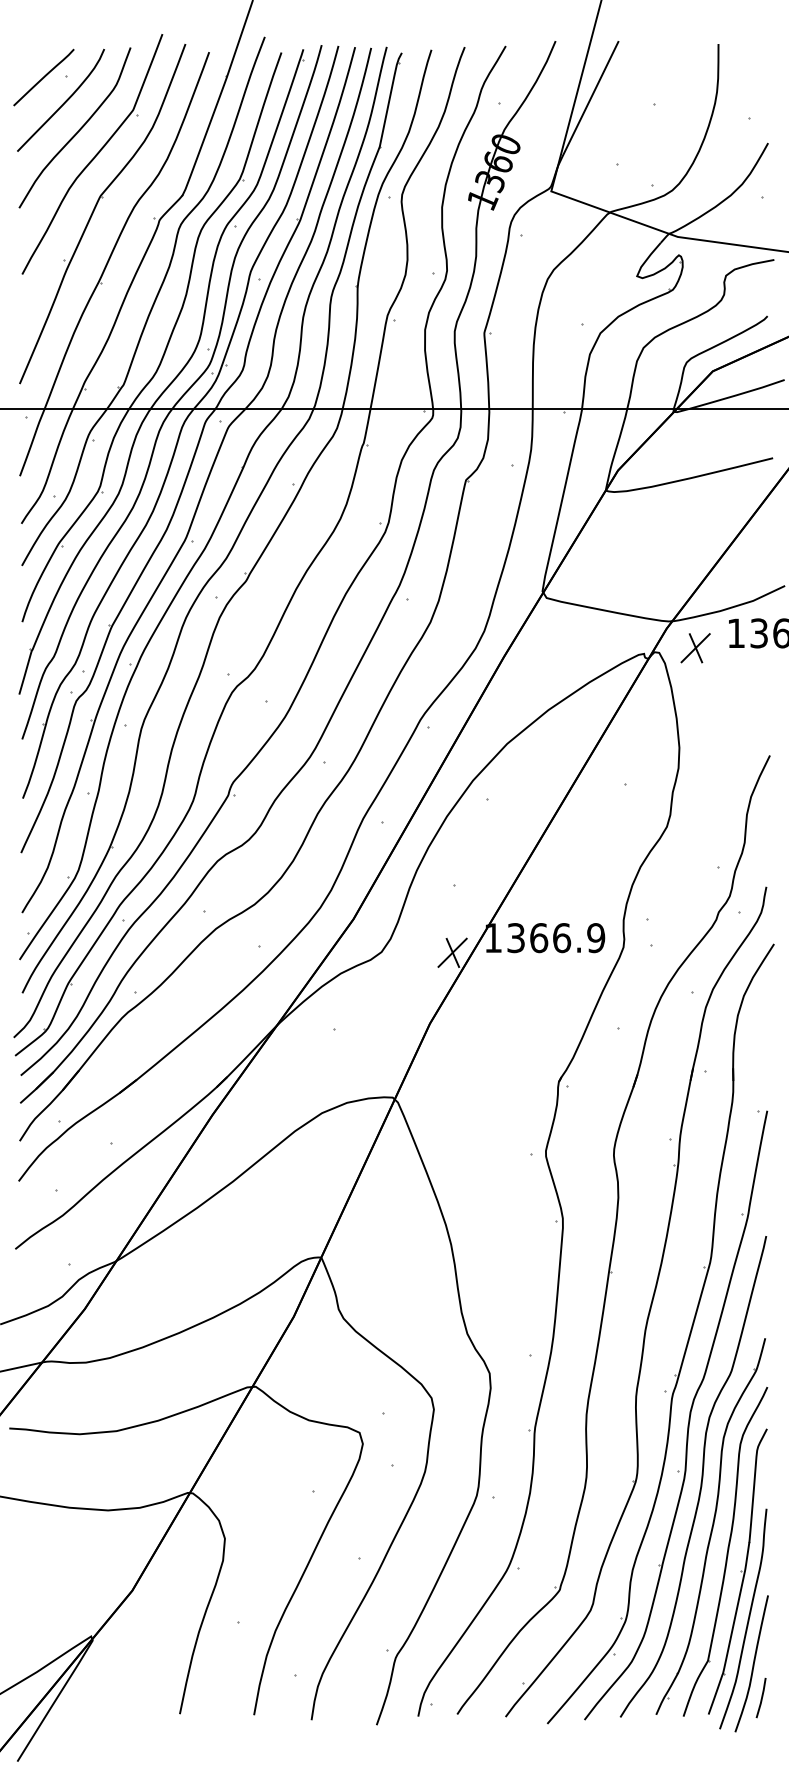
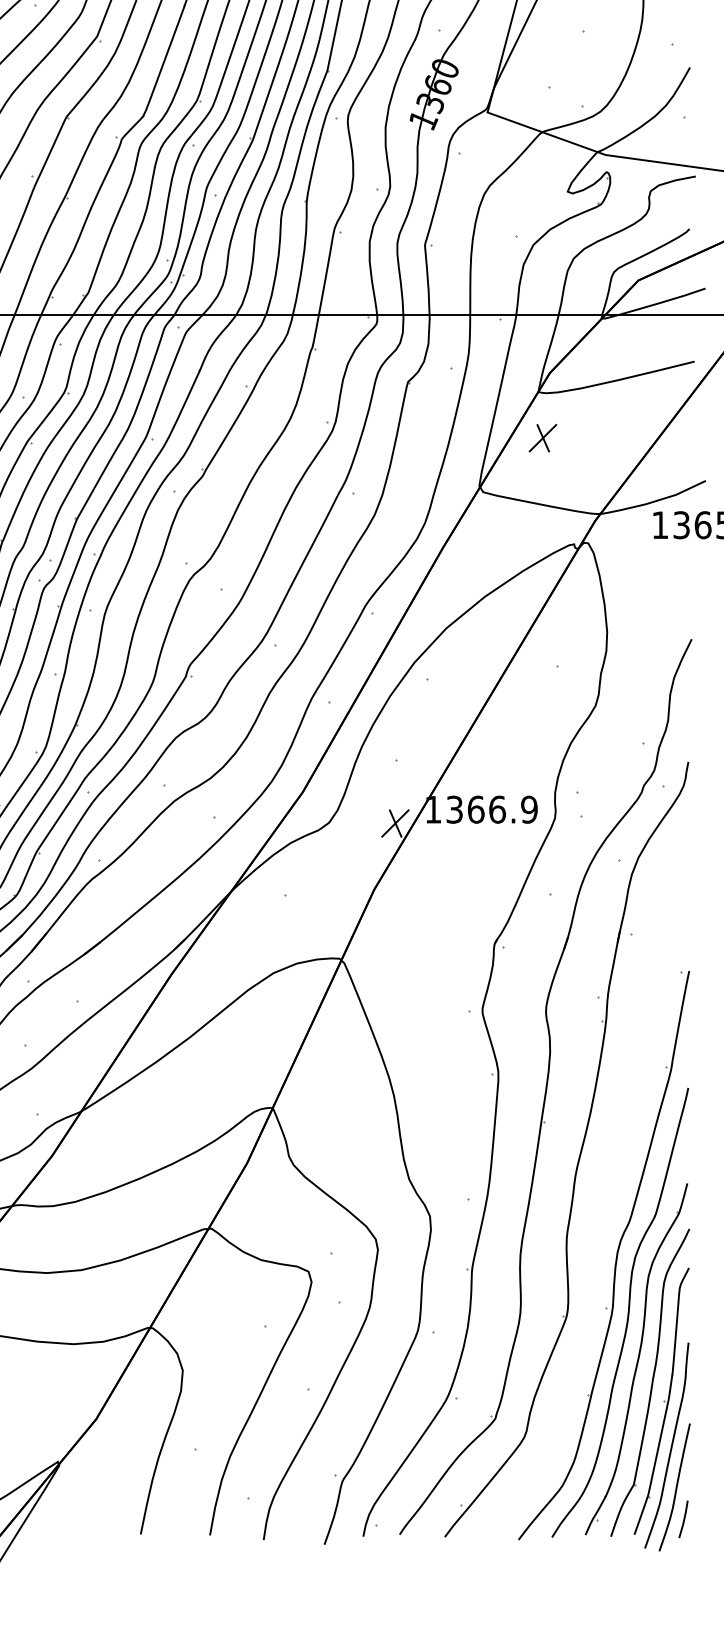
part: (695, 648) -> (542, 438), moved
part: (687, 1339) -> (614, 1184), removed

